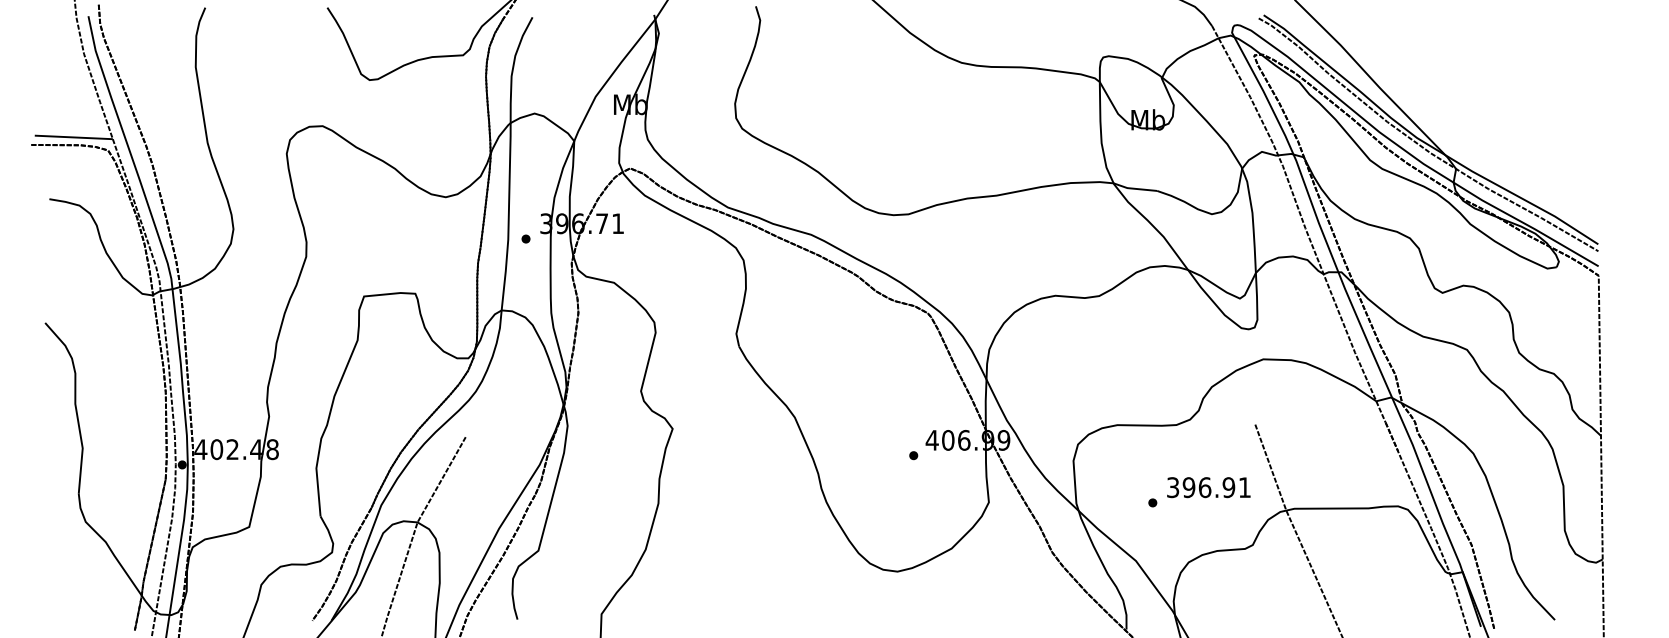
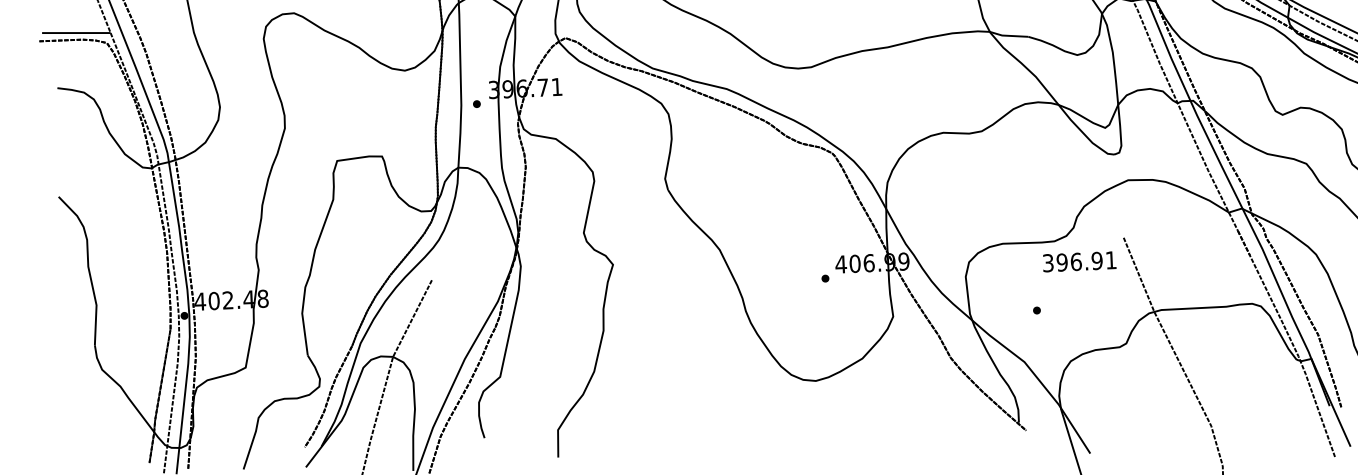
text: (1208, 487) -> (1079, 261), moved

